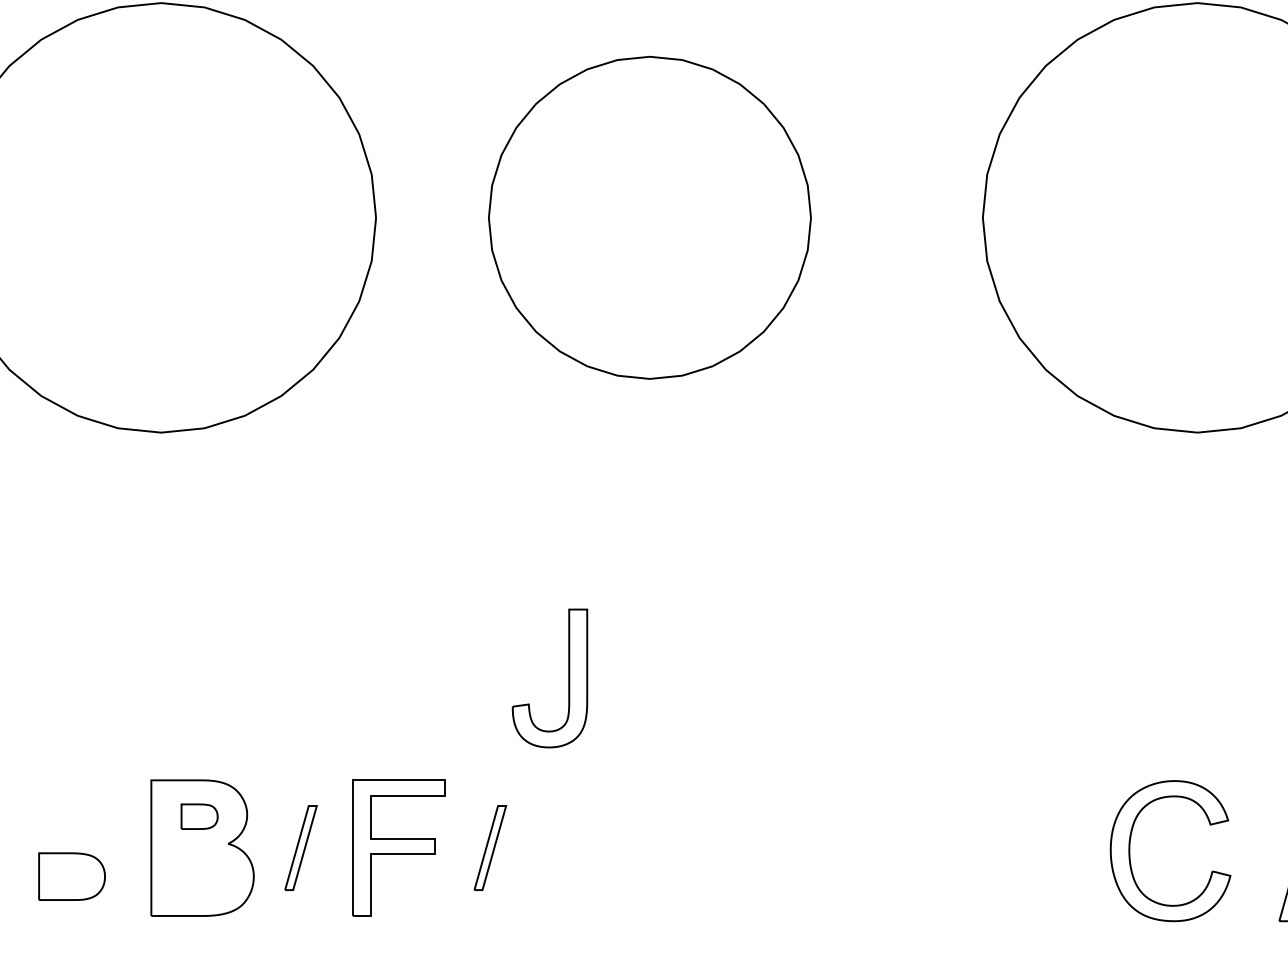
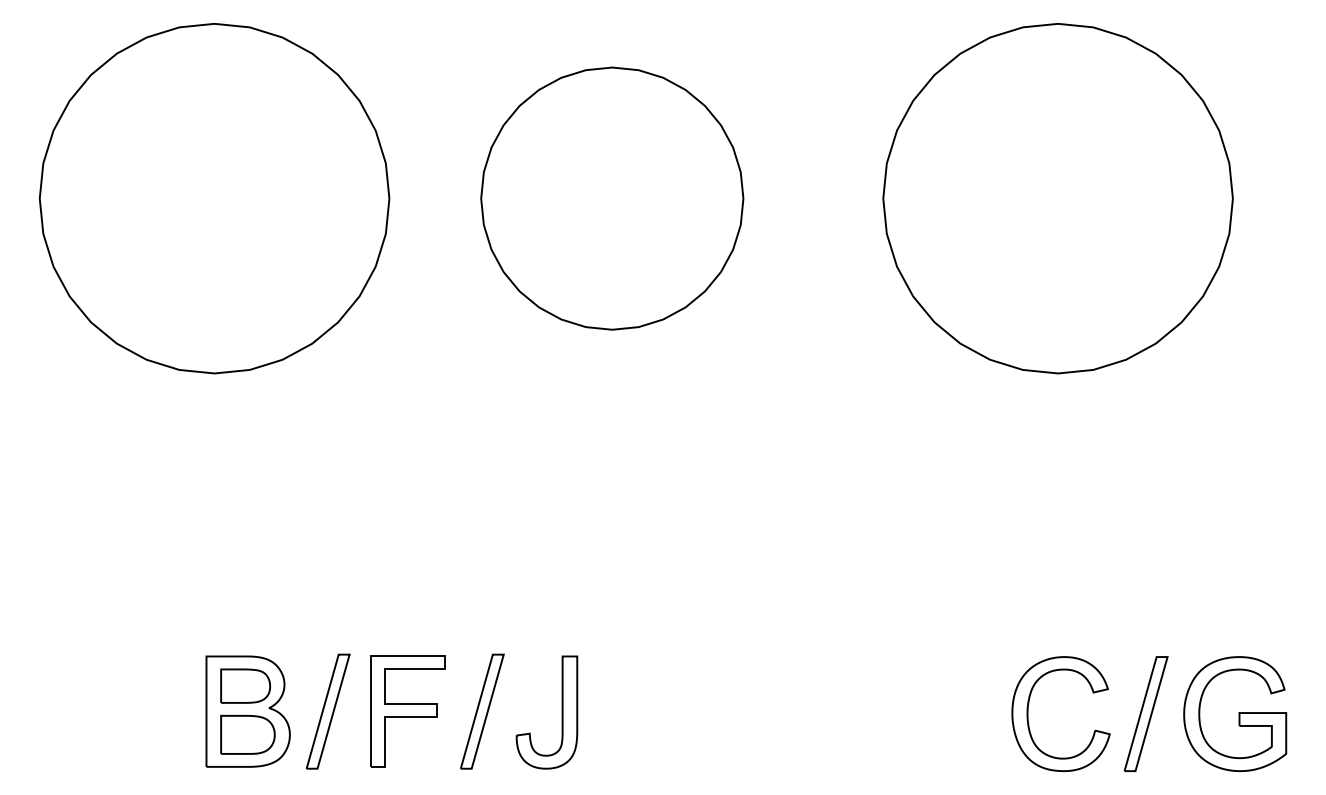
part: (567, 678) -> (561, 712), moved
part: (199, 815) -> (245, 685), size x1.67
part: (301, 847) -> (328, 711), size x1.67
part: (490, 847) -> (482, 711), size x1.67
part: (1130, 850) -> (1028, 713), moved
part: (71, 876) -> (247, 734), moved

